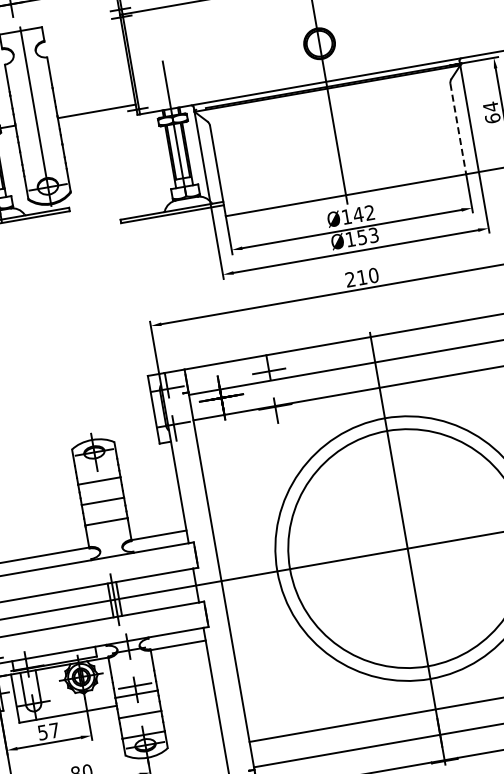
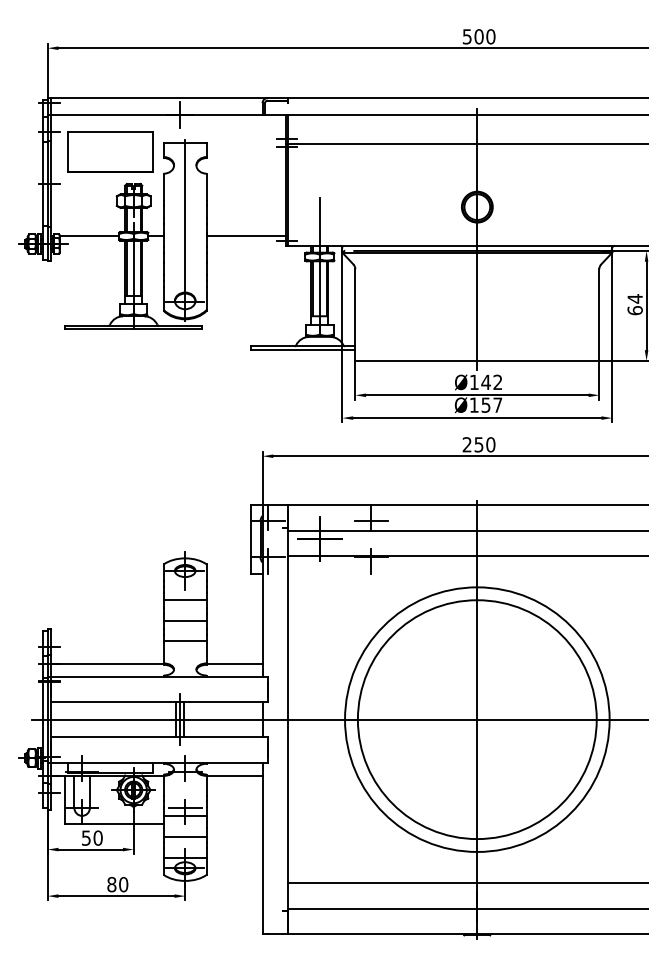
line: (458, 129) -> (599, 315), dashed -> solid
text: (373, 234) -> (497, 404), 153 -> 157
text: (361, 277) -> (478, 444), 210 -> 250
text: (53, 730) -> (97, 837), 57 -> 50

